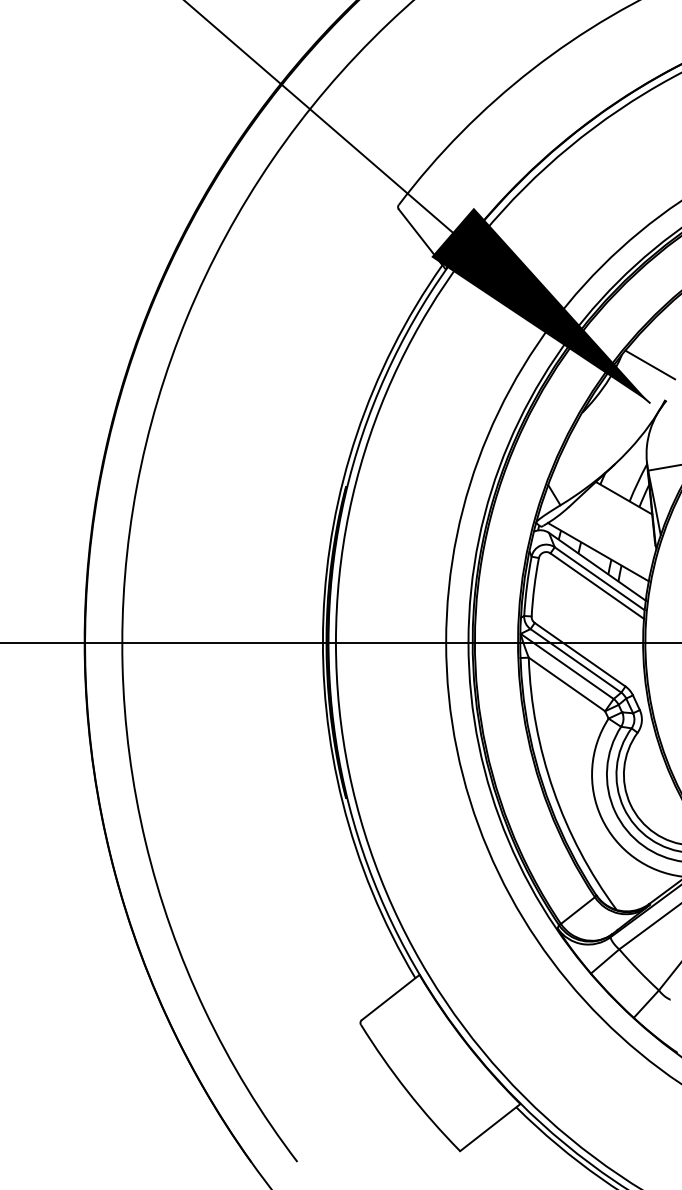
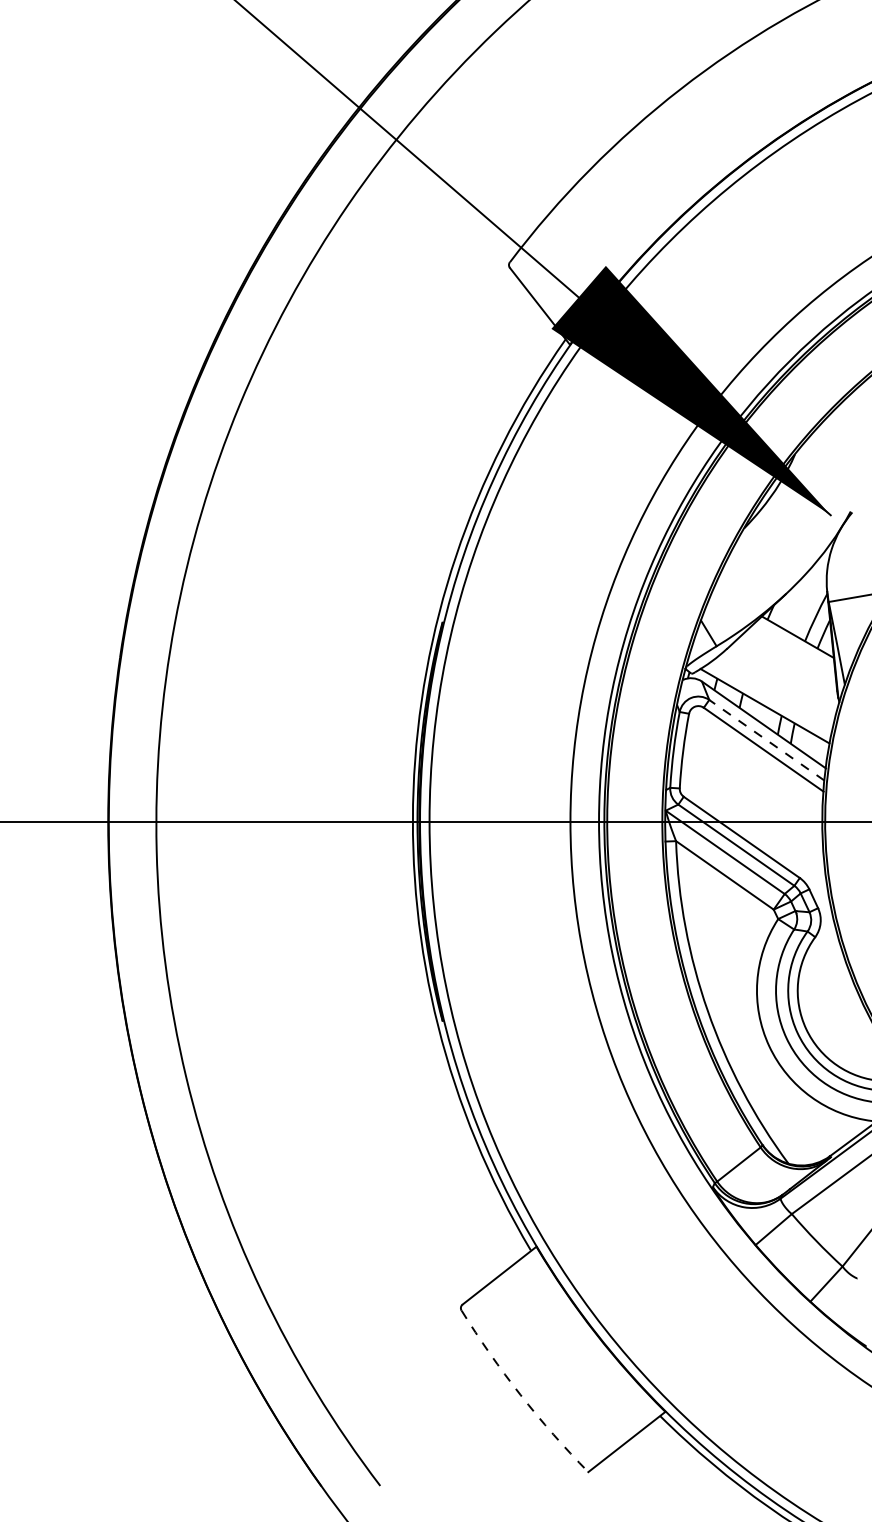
line: (650, 364) -> (831, 466), removed
line: (599, 578) -> (766, 739), solid -> dashed
arc: (407, 1090) -> (521, 1394), solid -> dashed

